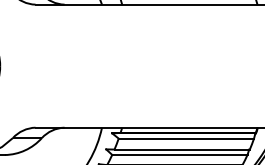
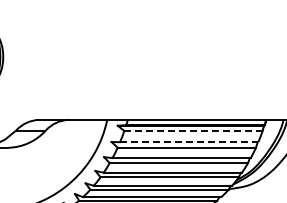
line: (186, 139) -> (193, 131), solid -> dashed
line: (182, 149) -> (189, 142), solid -> dashed

